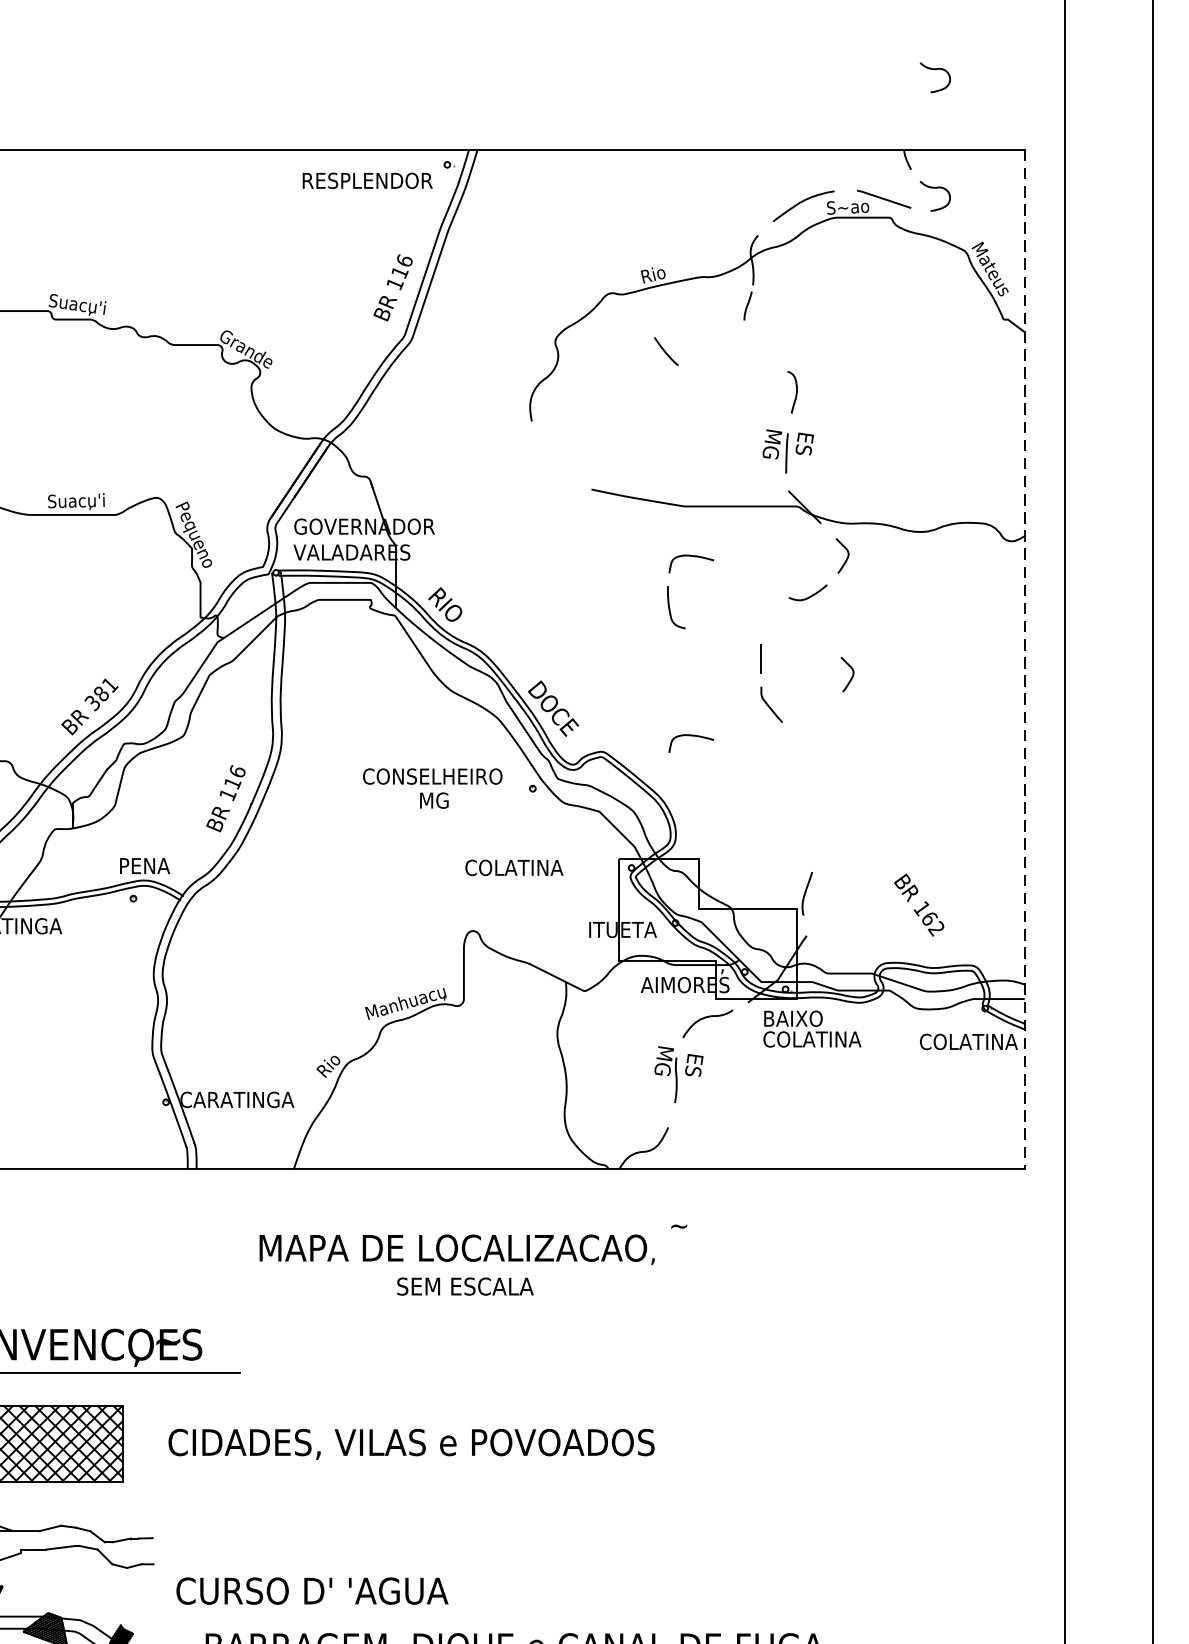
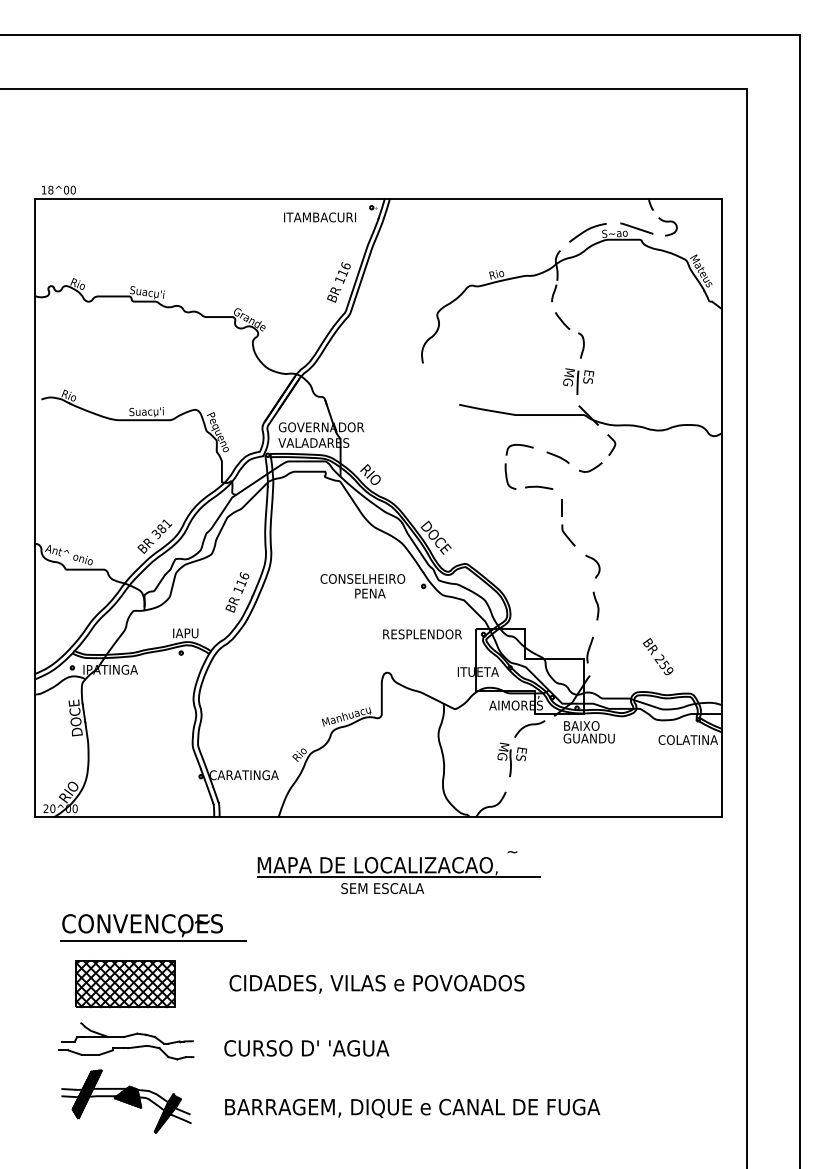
curve: (934, 70) -> (667, 150), removed
text: (367, 180) -> (323, 217), RESPLENDOR -> ITAMBACURI
line: (666, 350) -> (562, 320), moved
curve: (753, 576) -> (557, 457), added
curve: (723, 625) -> (539, 487), added
line: (1025, 660) -> (722, 508), dashed -> solid
curve: (850, 676) -> (616, 518), removed
curve: (694, 737) -> (521, 555), removed
curve: (816, 749) -> (595, 562), added
text: (445, 800) -> (370, 593), MG -> PENA
curve: (817, 818) -> (596, 604), added
text: (145, 866) -> (188, 633), PENA -> IAPU
text: (529, 868) -> (421, 634), COLATINA -> RESPLENDOR
text: (928, 919) -> (663, 665), 162 -> 259
text: (816, 1039) -> (595, 738), COLATINA -> GUANDU
line: (493, 1268) -> (399, 877), added
text: (410, 1443) -> (376, 983), moved
text: (311, 1591) -> (306, 1048), moved

